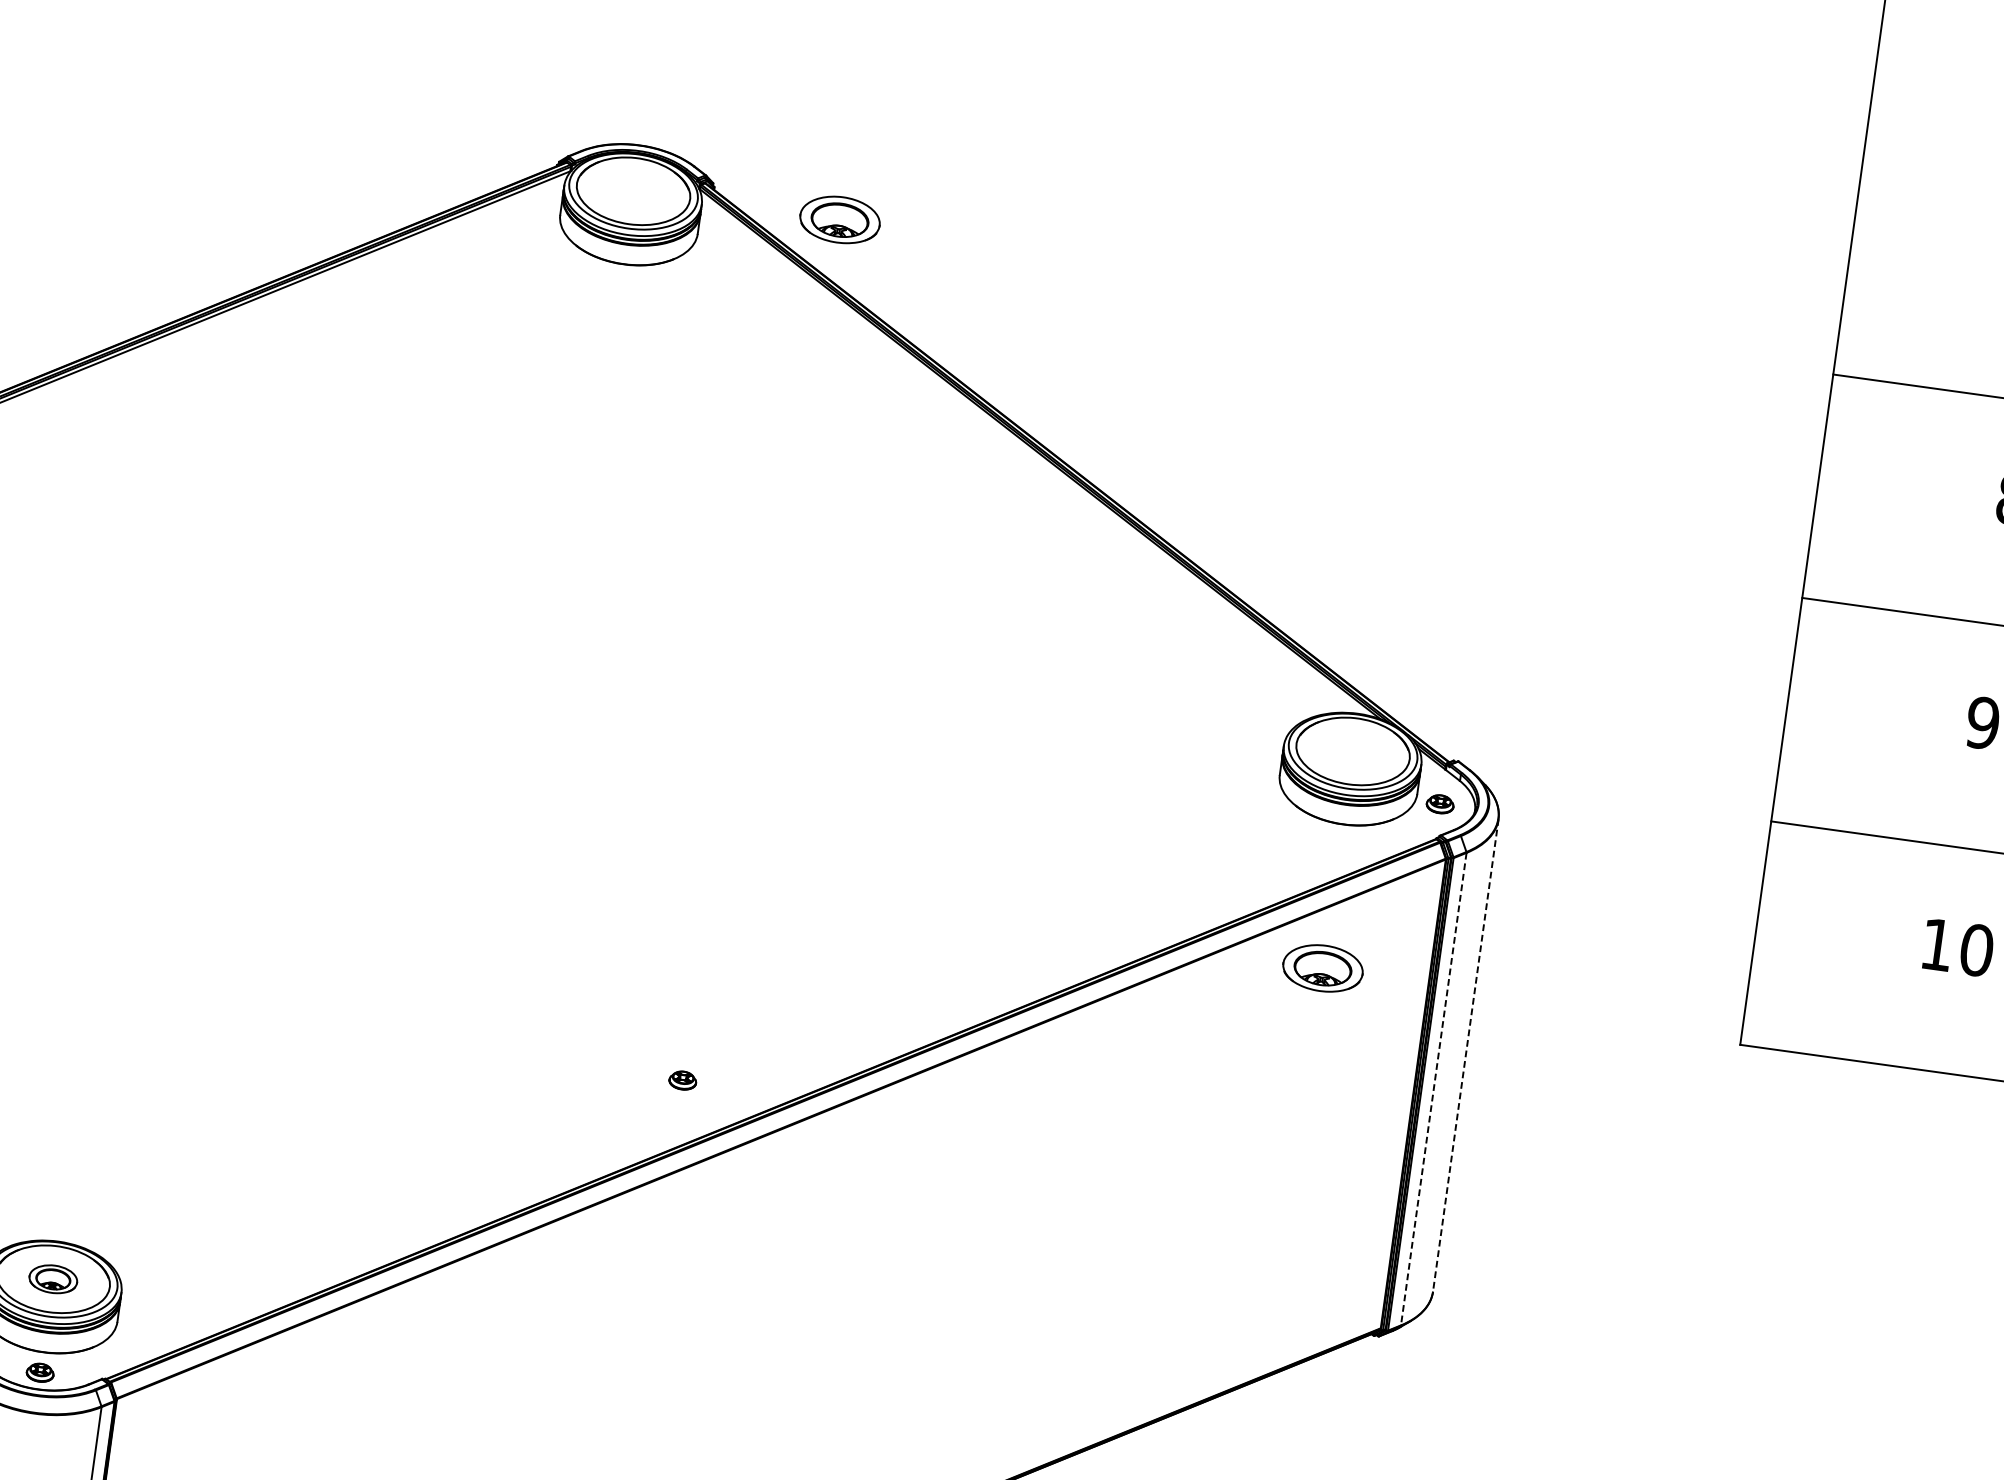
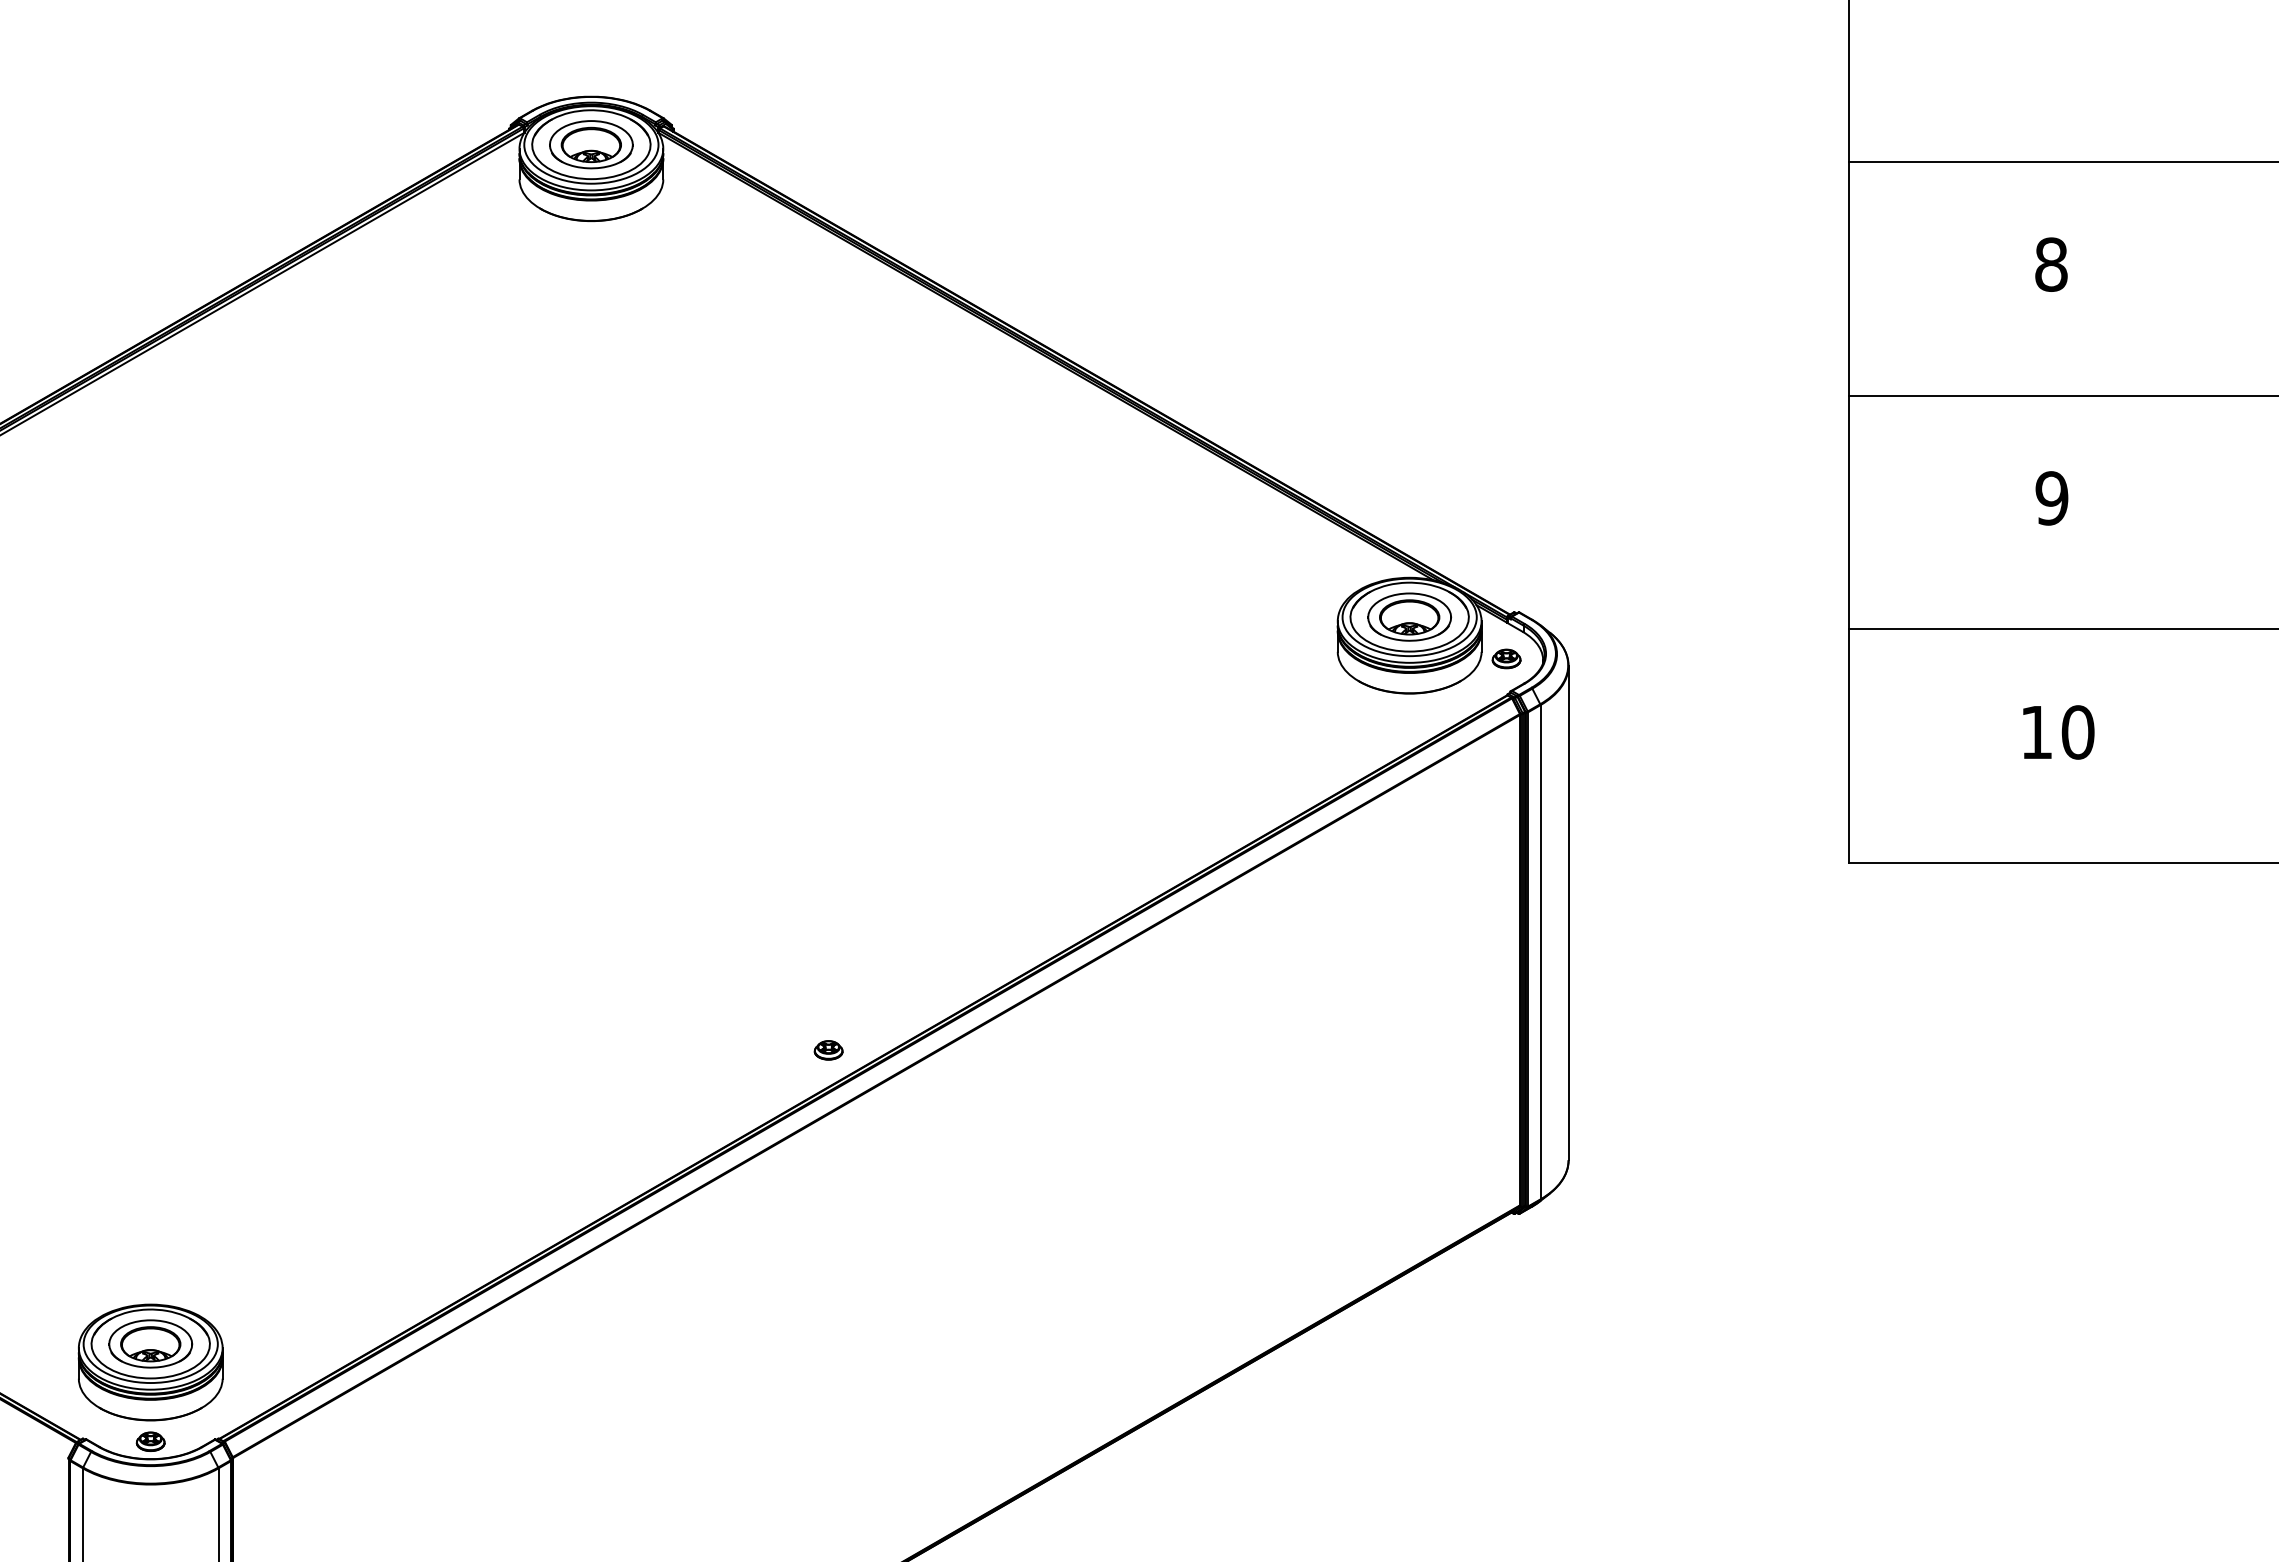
part: (840, 219) -> (591, 144), moved
part: (1322, 967) -> (1409, 616), moved
line: (1465, 1055) -> (1568, 913), dashed -> solid
part: (682, 1080) -> (828, 1050), moved
line: (1433, 1089) -> (1540, 952), dashed -> solid
part: (53, 1278) -> (150, 1343), size x1.67

